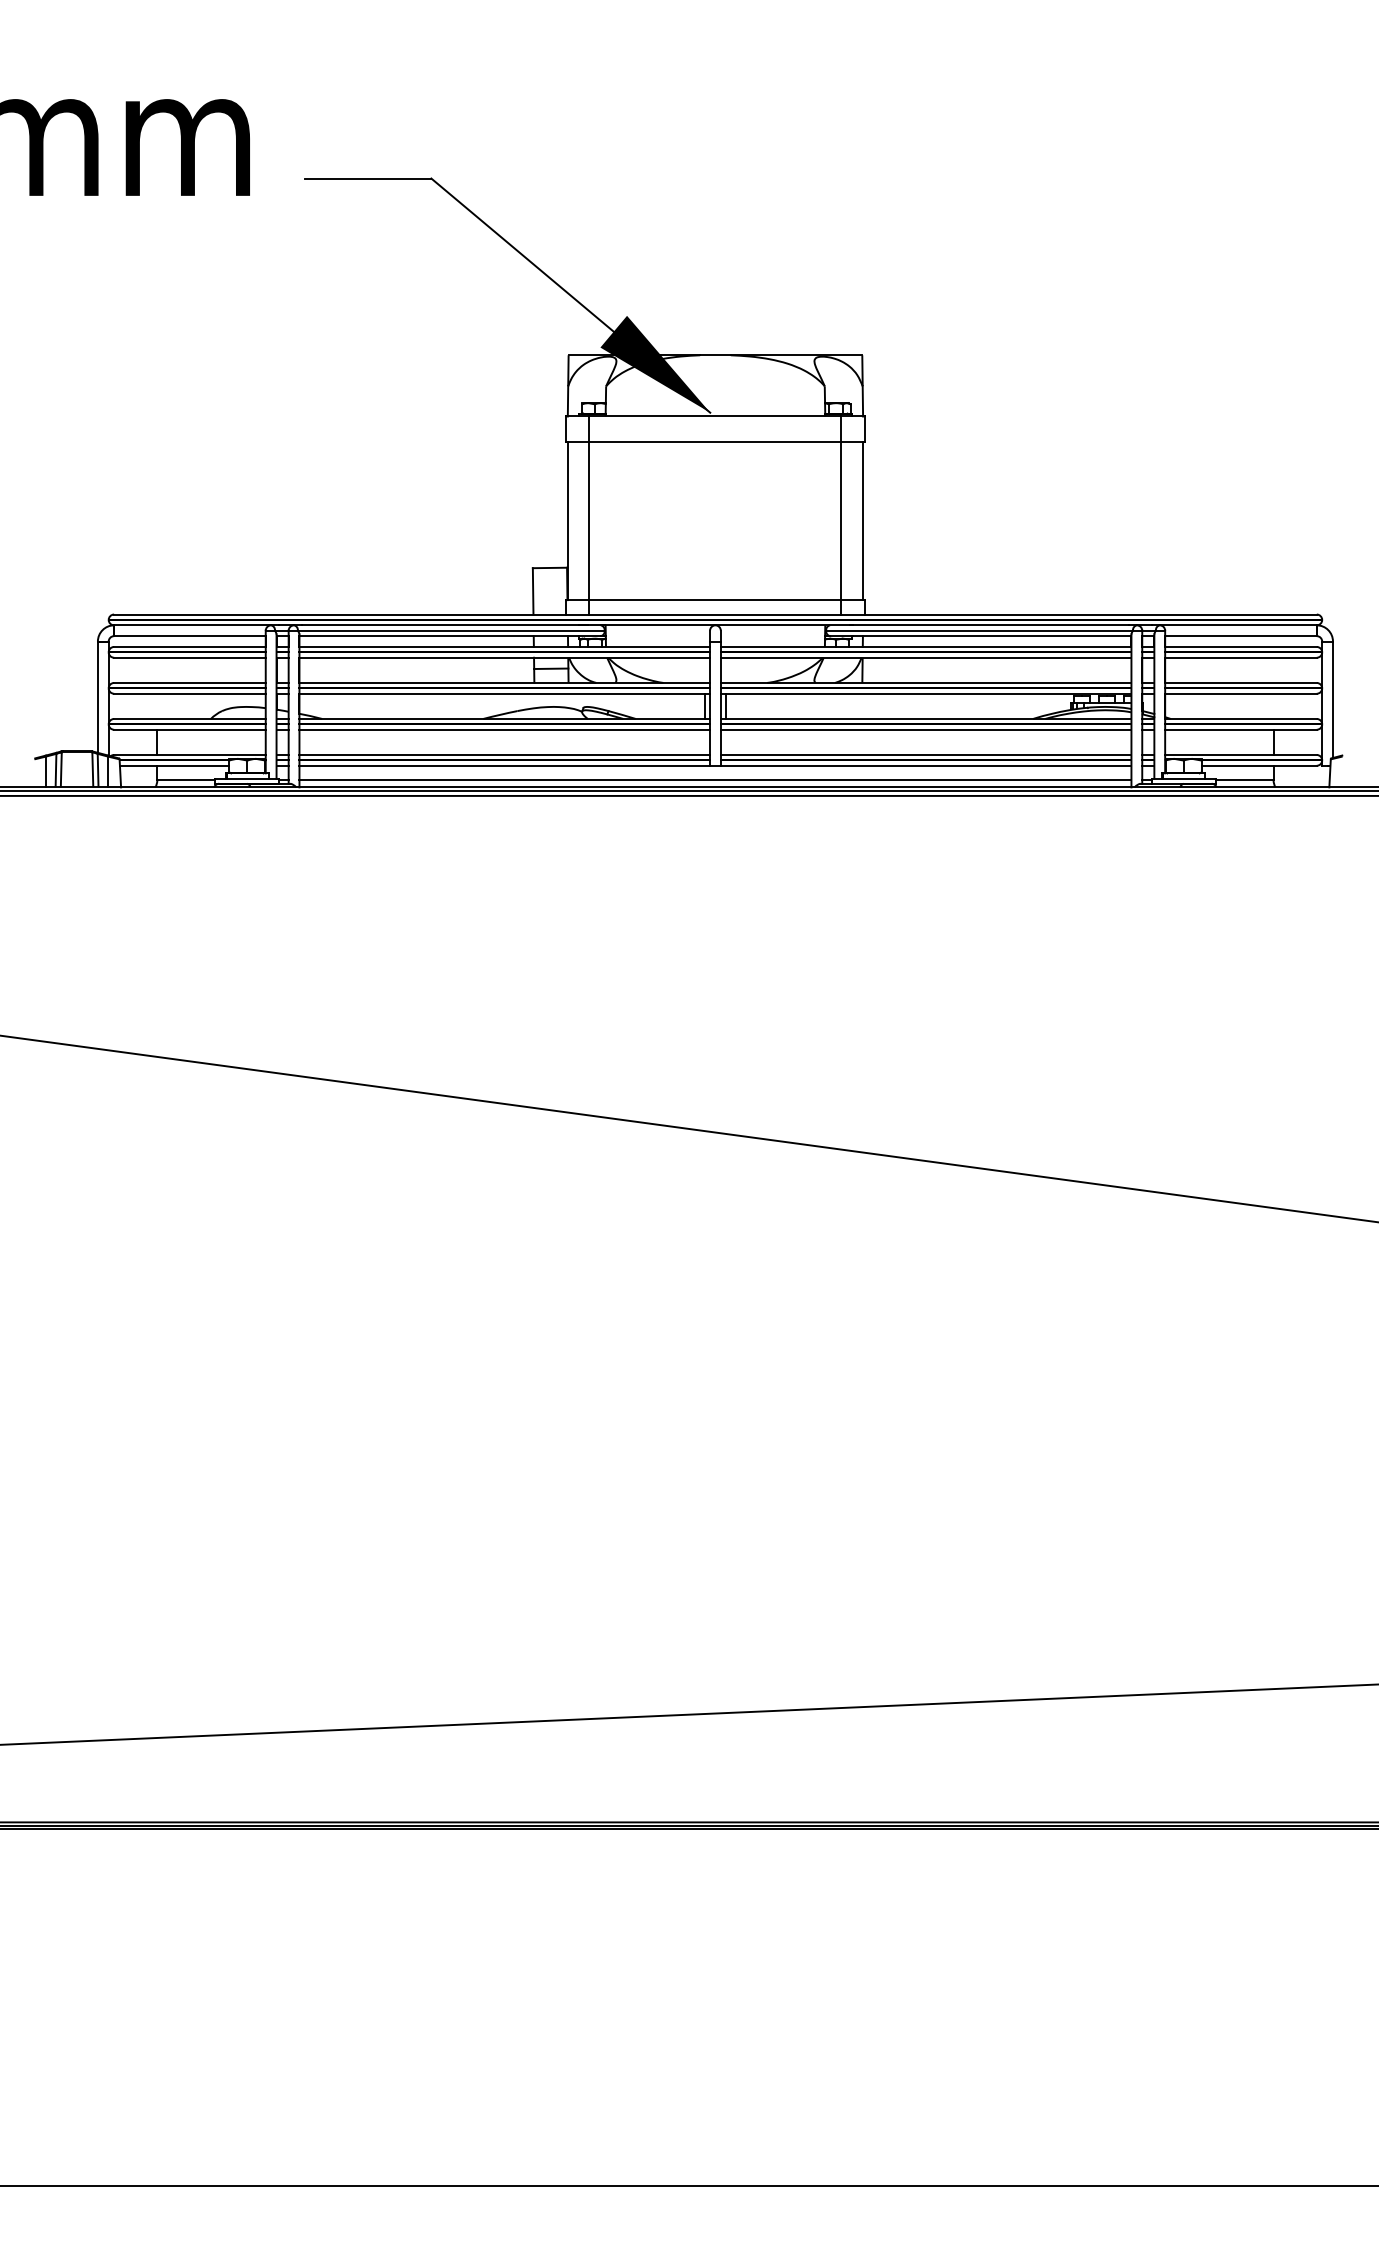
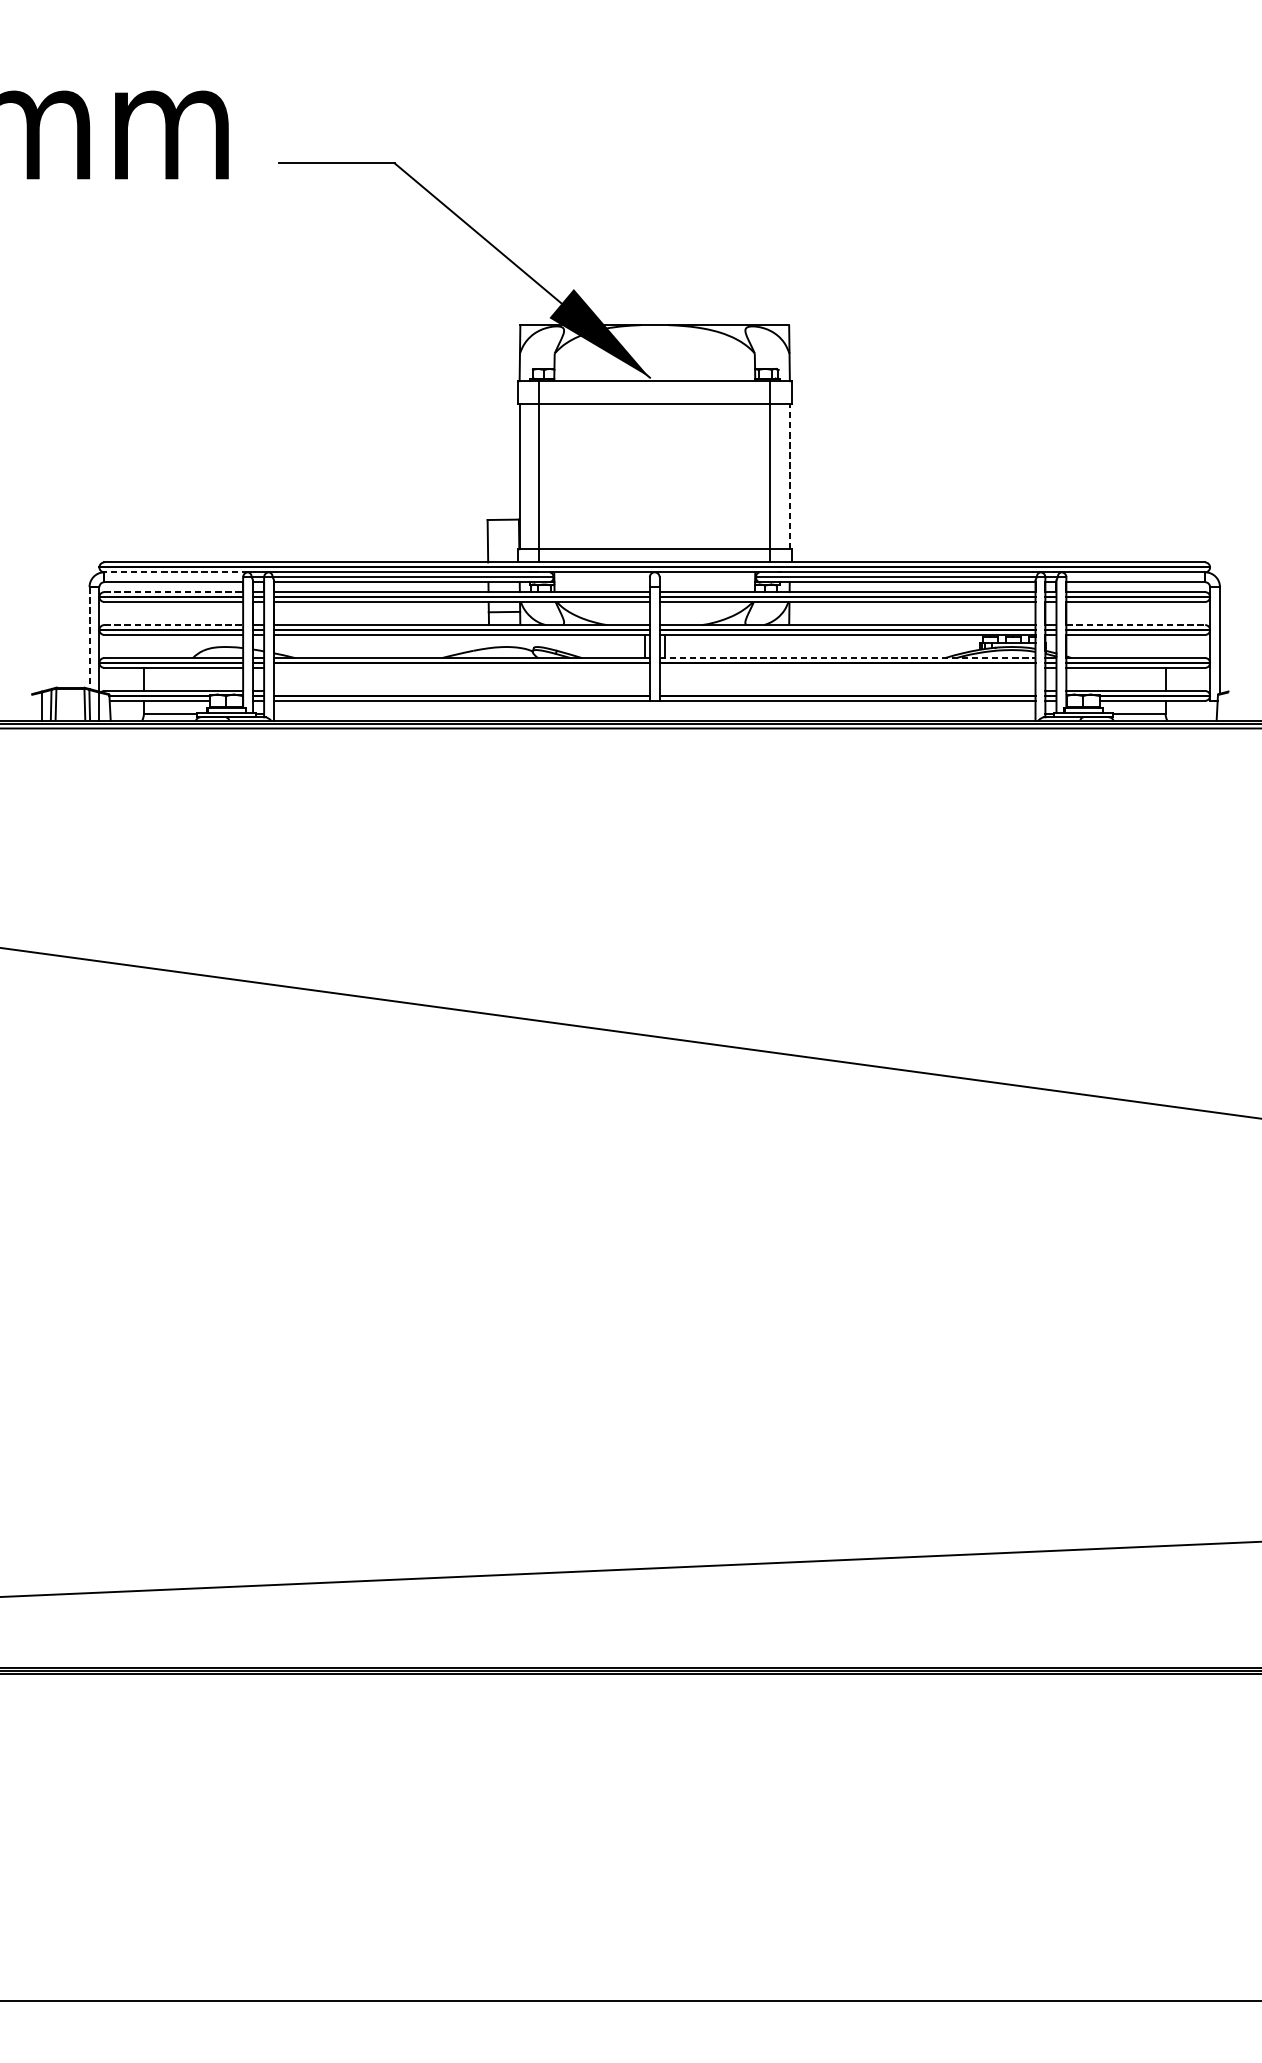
line: (863, 520) -> (790, 476), solid -> dashed
line: (192, 625) -> (176, 572), solid -> dashed
line: (189, 646) -> (173, 591), solid -> dashed
line: (189, 682) -> (173, 624), solid -> dashed
line: (1240, 682) -> (1135, 624), solid -> dashed
line: (97, 697) -> (89, 638), solid -> dashed
line: (926, 718) -> (847, 657), solid -> dashed
line: (504, 729) -> (461, 667), removed
line: (925, 729) -> (847, 667), removed
line: (504, 754) -> (461, 690), removed
line: (925, 754) -> (847, 690), removed
line: (715, 780) -> (654, 714), removed

